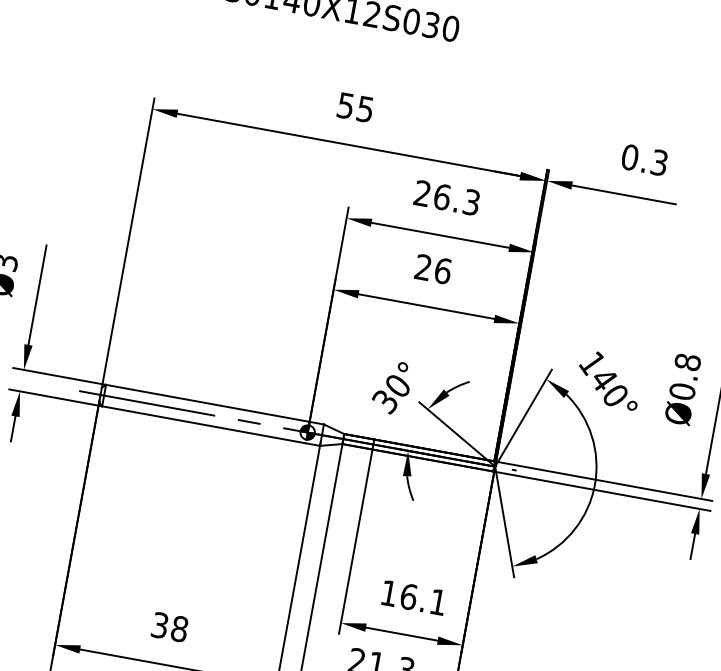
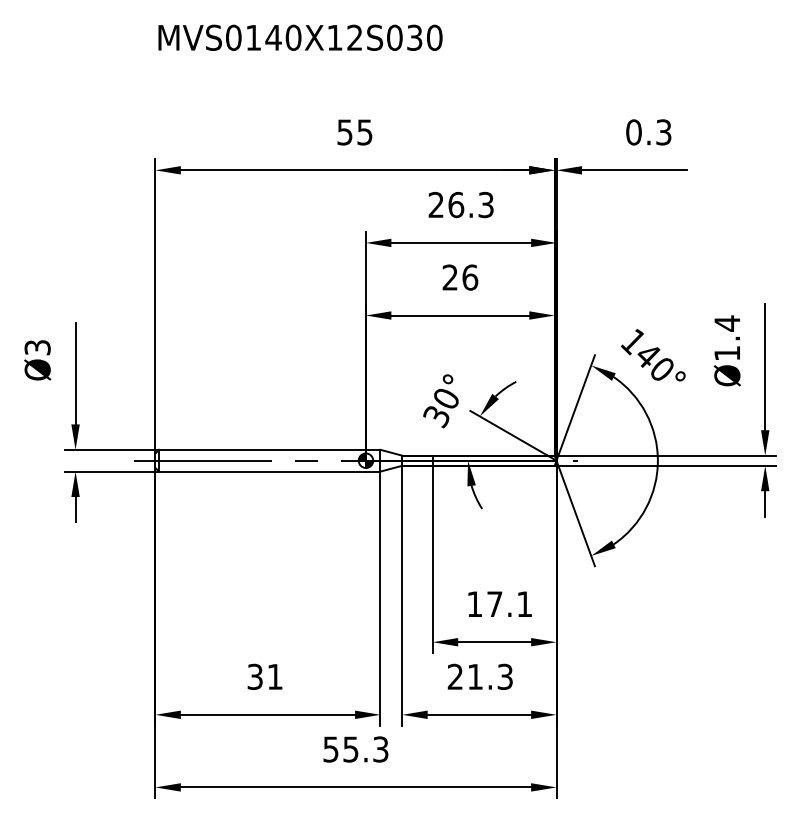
text: (685, 376) -> (727, 338), Ø0.8 -> Ø1.4
text: (408, 597) -> (494, 604), 16.1 -> 17.1
text: (179, 628) -> (274, 676), 38 -> 31

